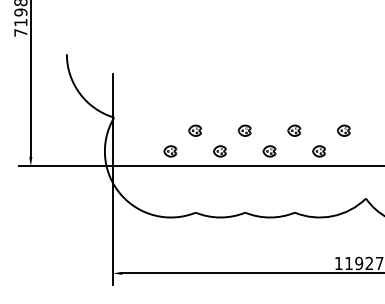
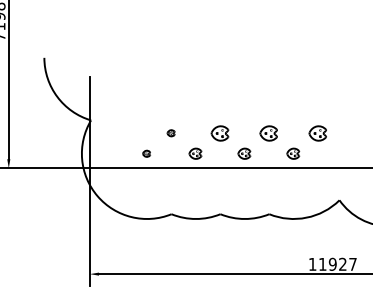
part: (195, 130) -> (171, 133), size x0.6
part: (244, 130) -> (219, 133), size x1.4
part: (294, 130) -> (269, 133), size x1.4
part: (343, 130) -> (317, 133), size x1.4
part: (170, 151) -> (146, 153), size x0.6

